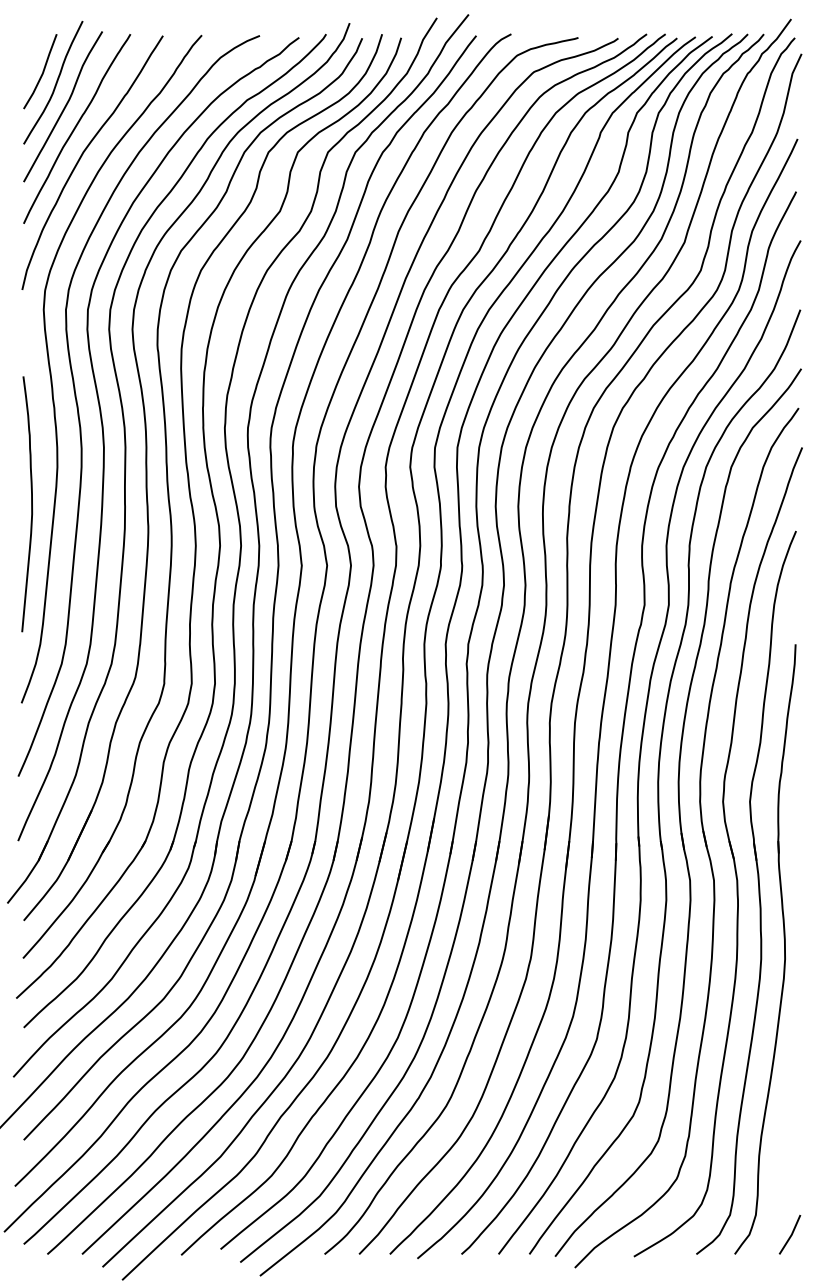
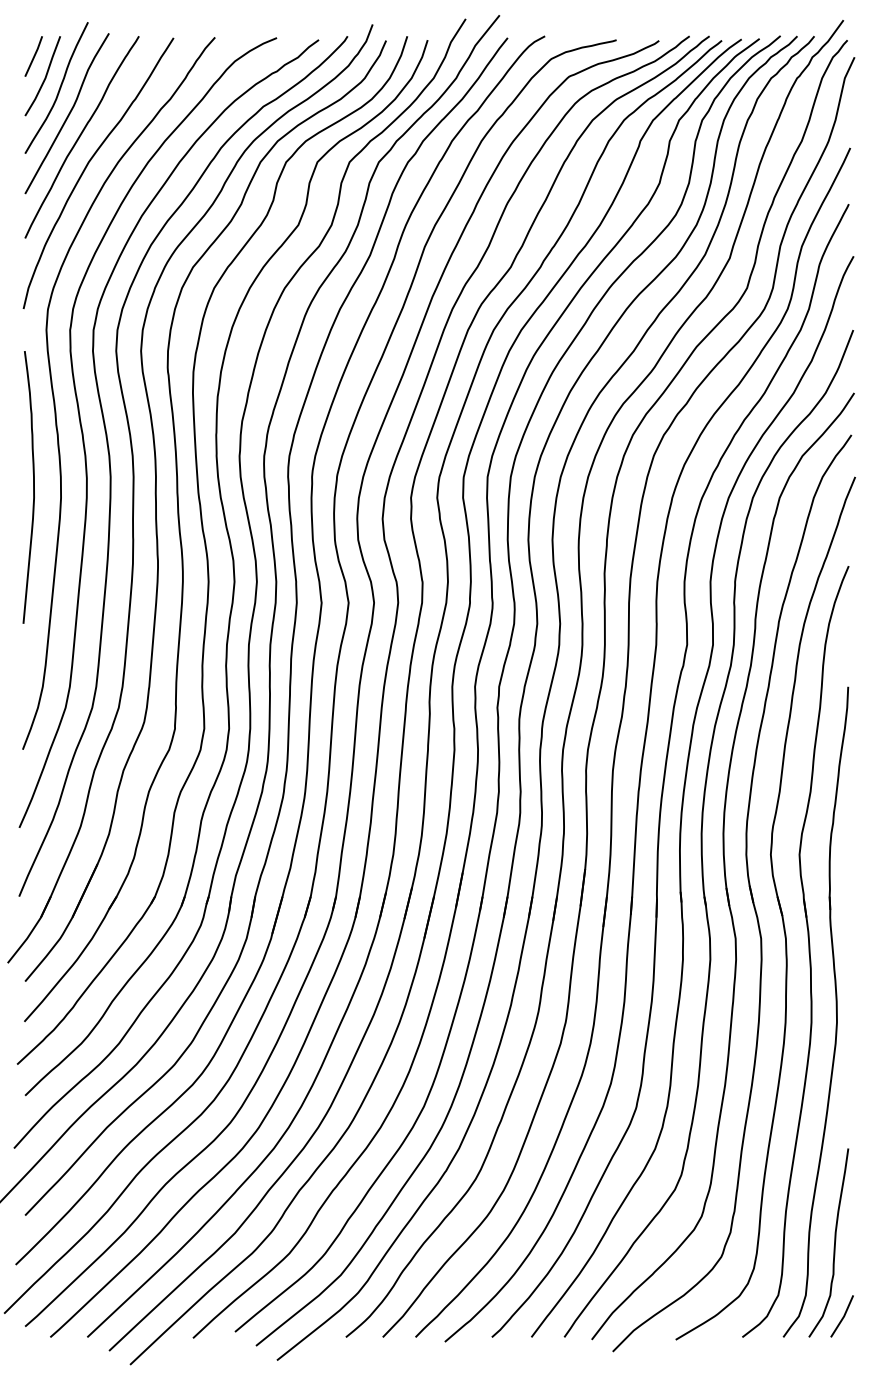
line: (31, 53) -> (33, 56), added
curve: (31, 504) -> (33, 487), moved
curve: (782, 1165) -> (834, 1242), added

